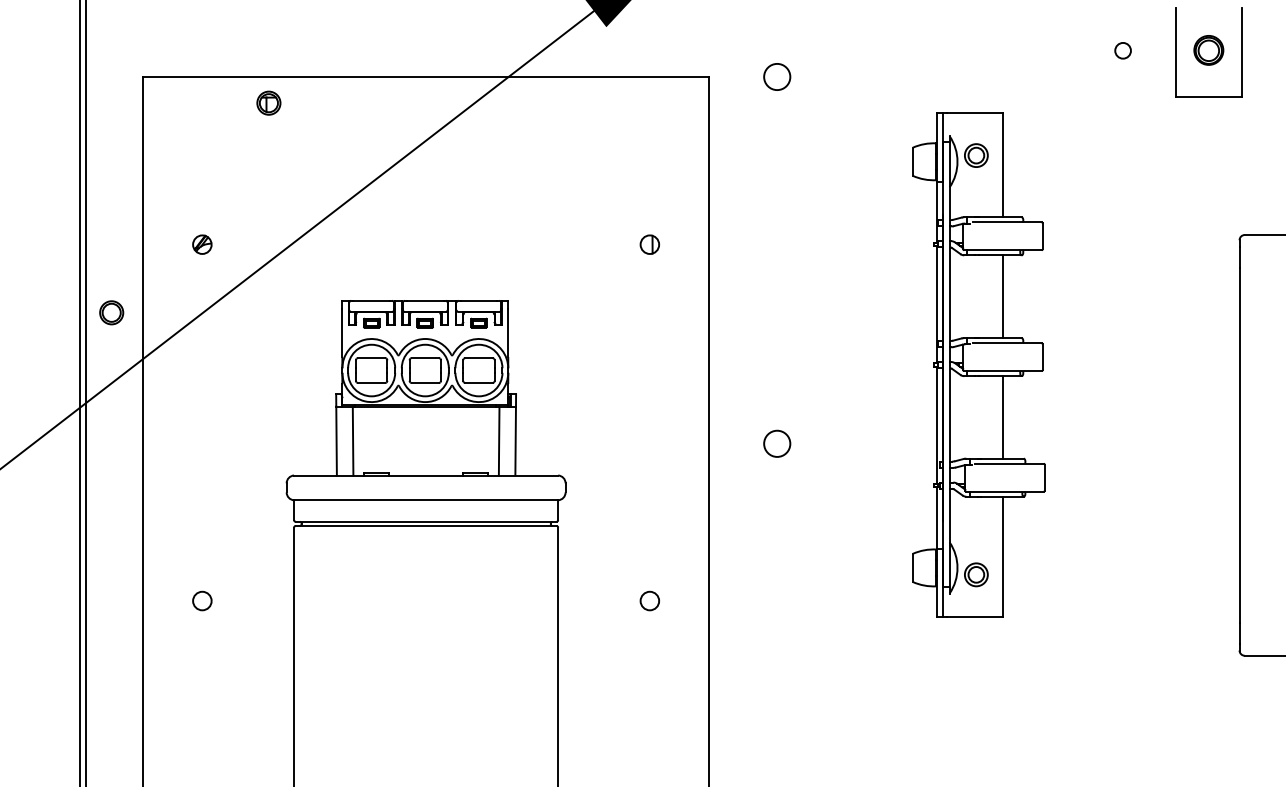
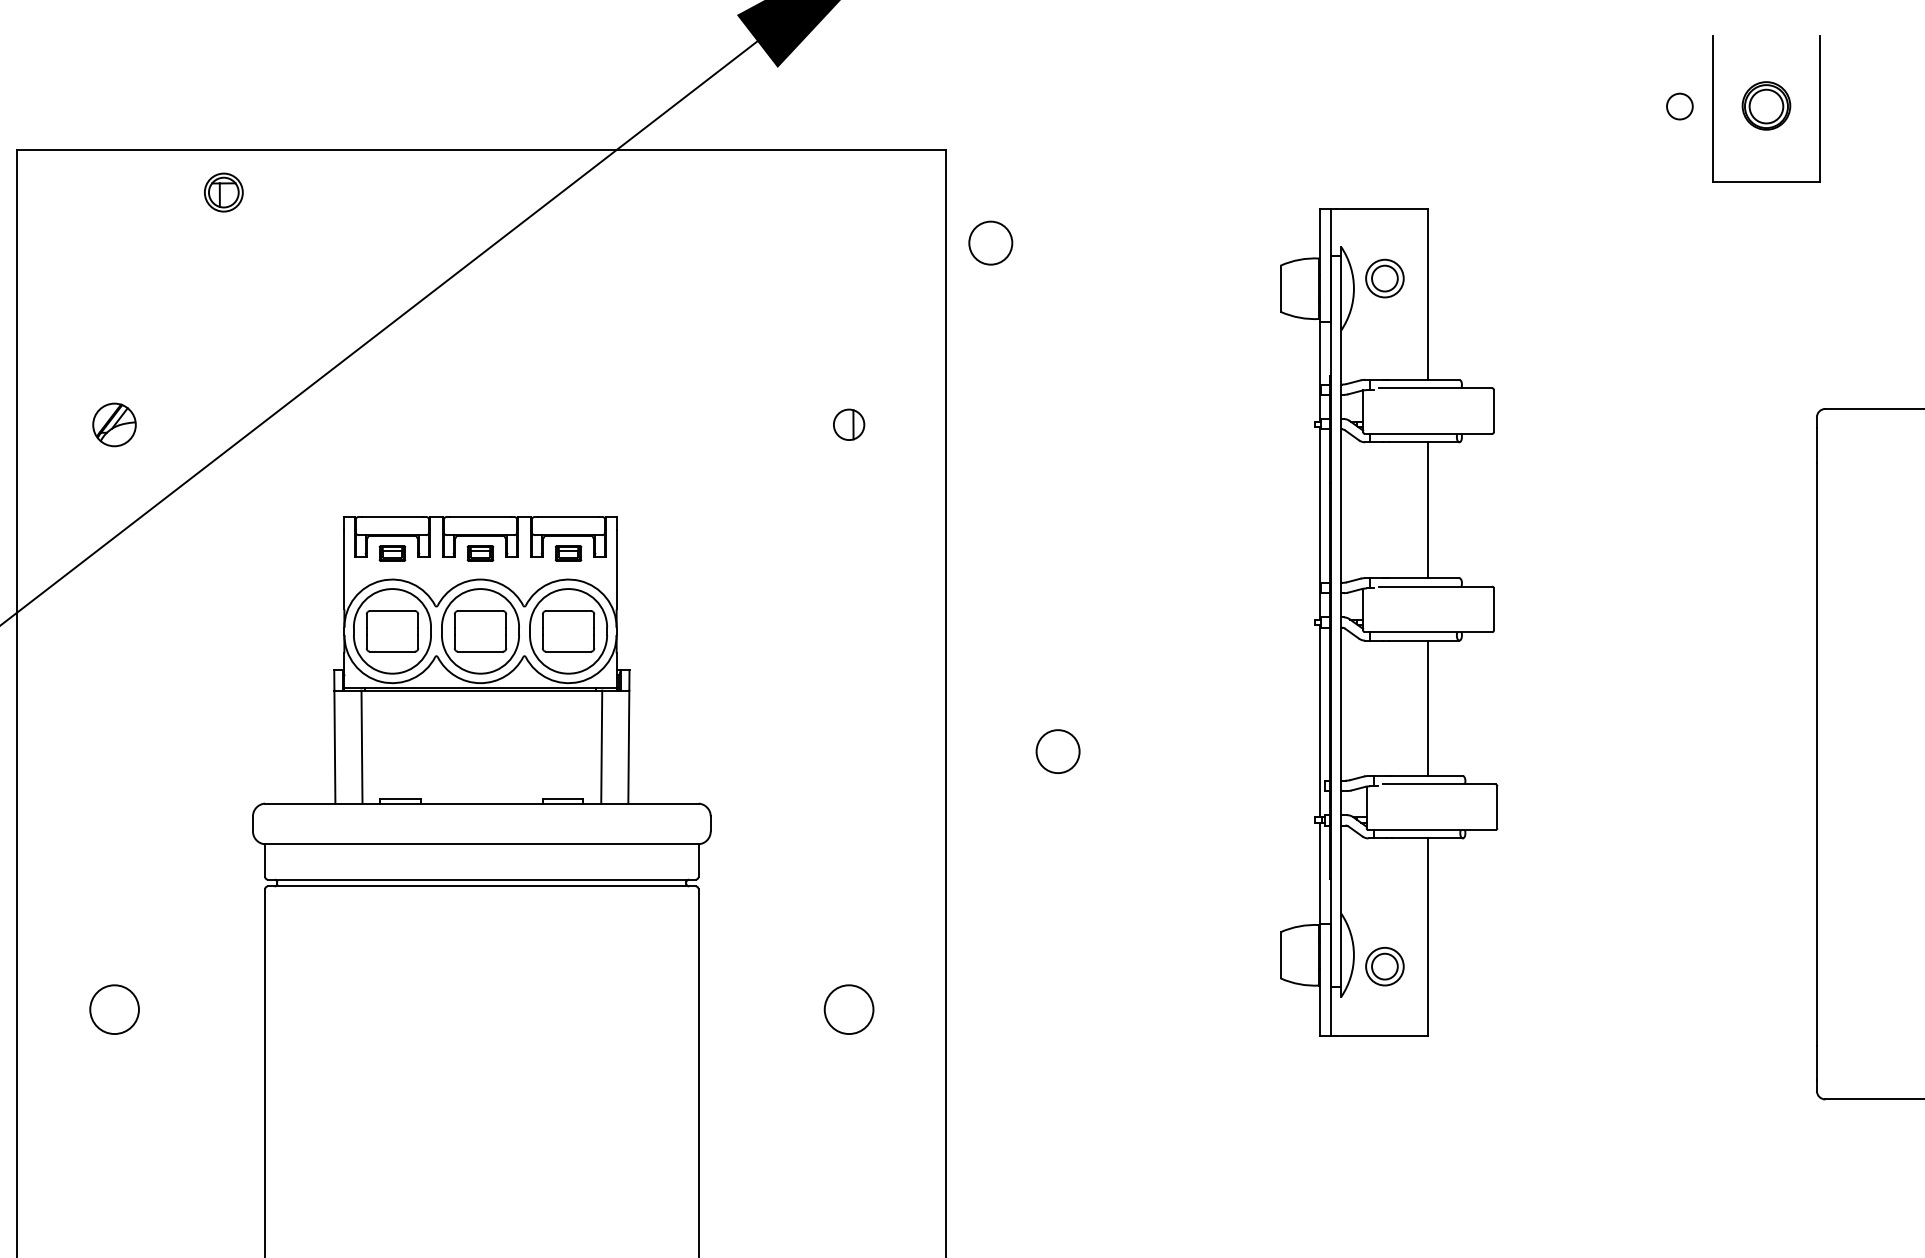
circle: (1122, 50) -> (1678, 106), moved
circle: (777, 76) -> (991, 242), moved
part: (202, 244) -> (114, 424), size x1.4
circle: (202, 600) -> (114, 1008), size x1.6
circle: (649, 600) -> (848, 1008), size x1.6

